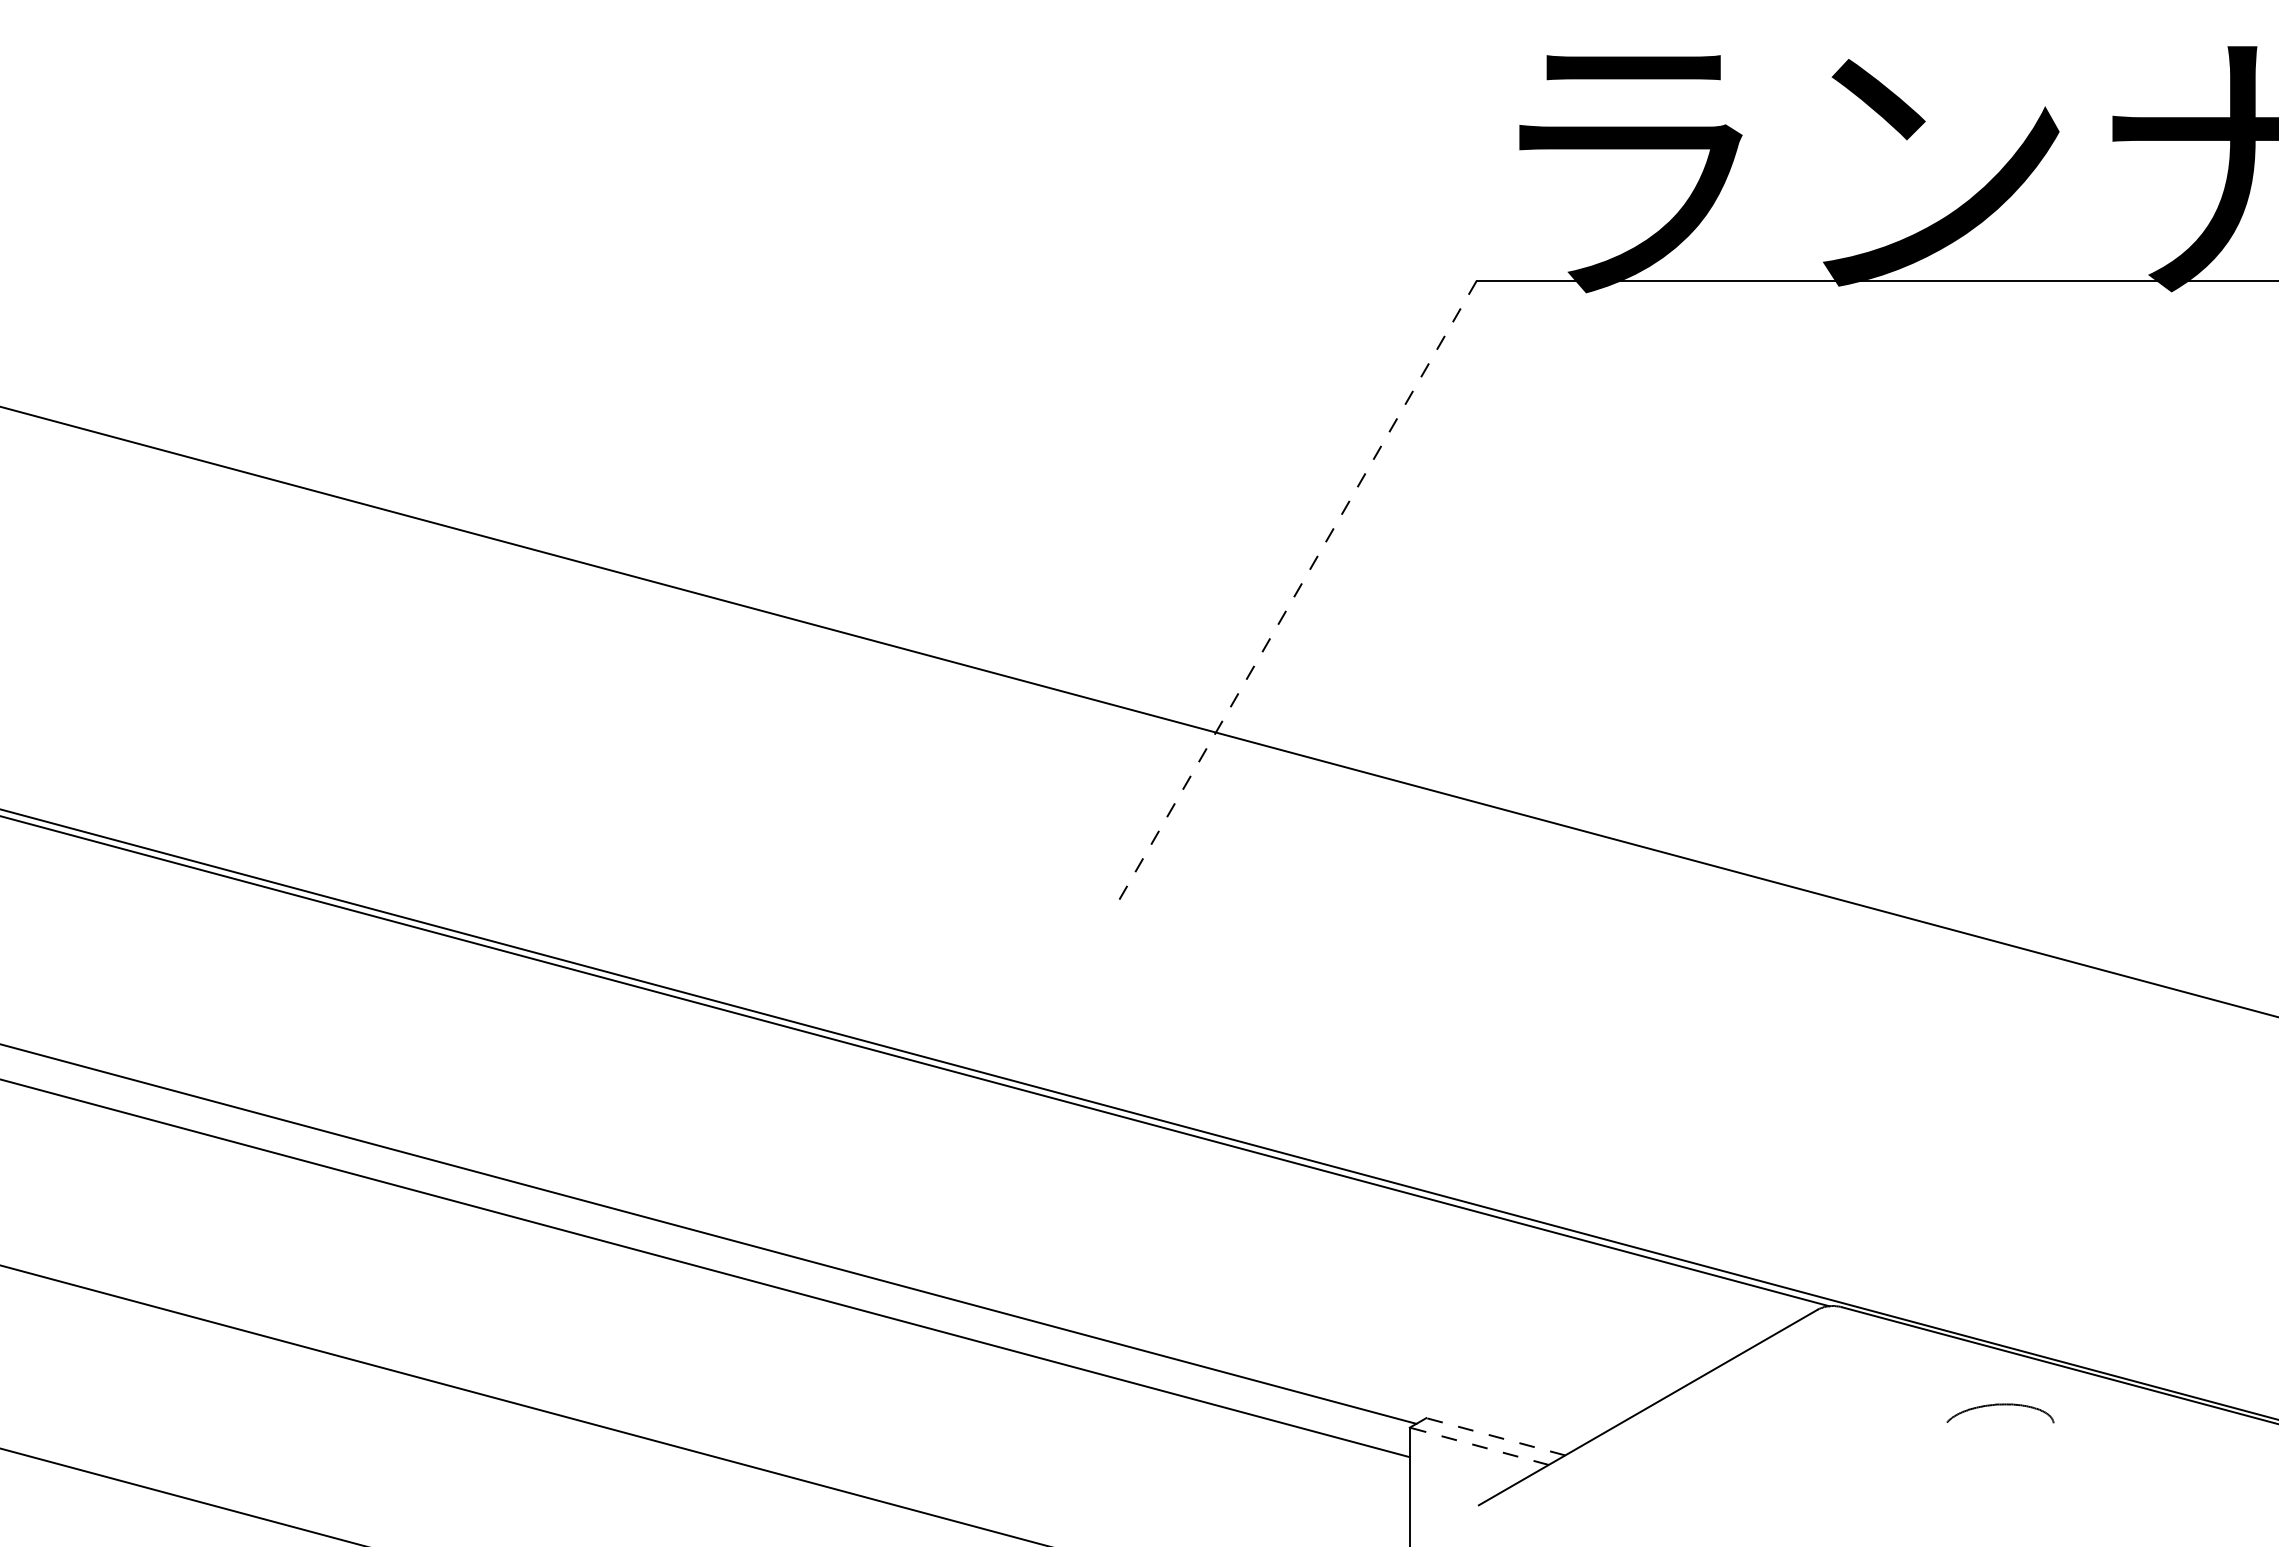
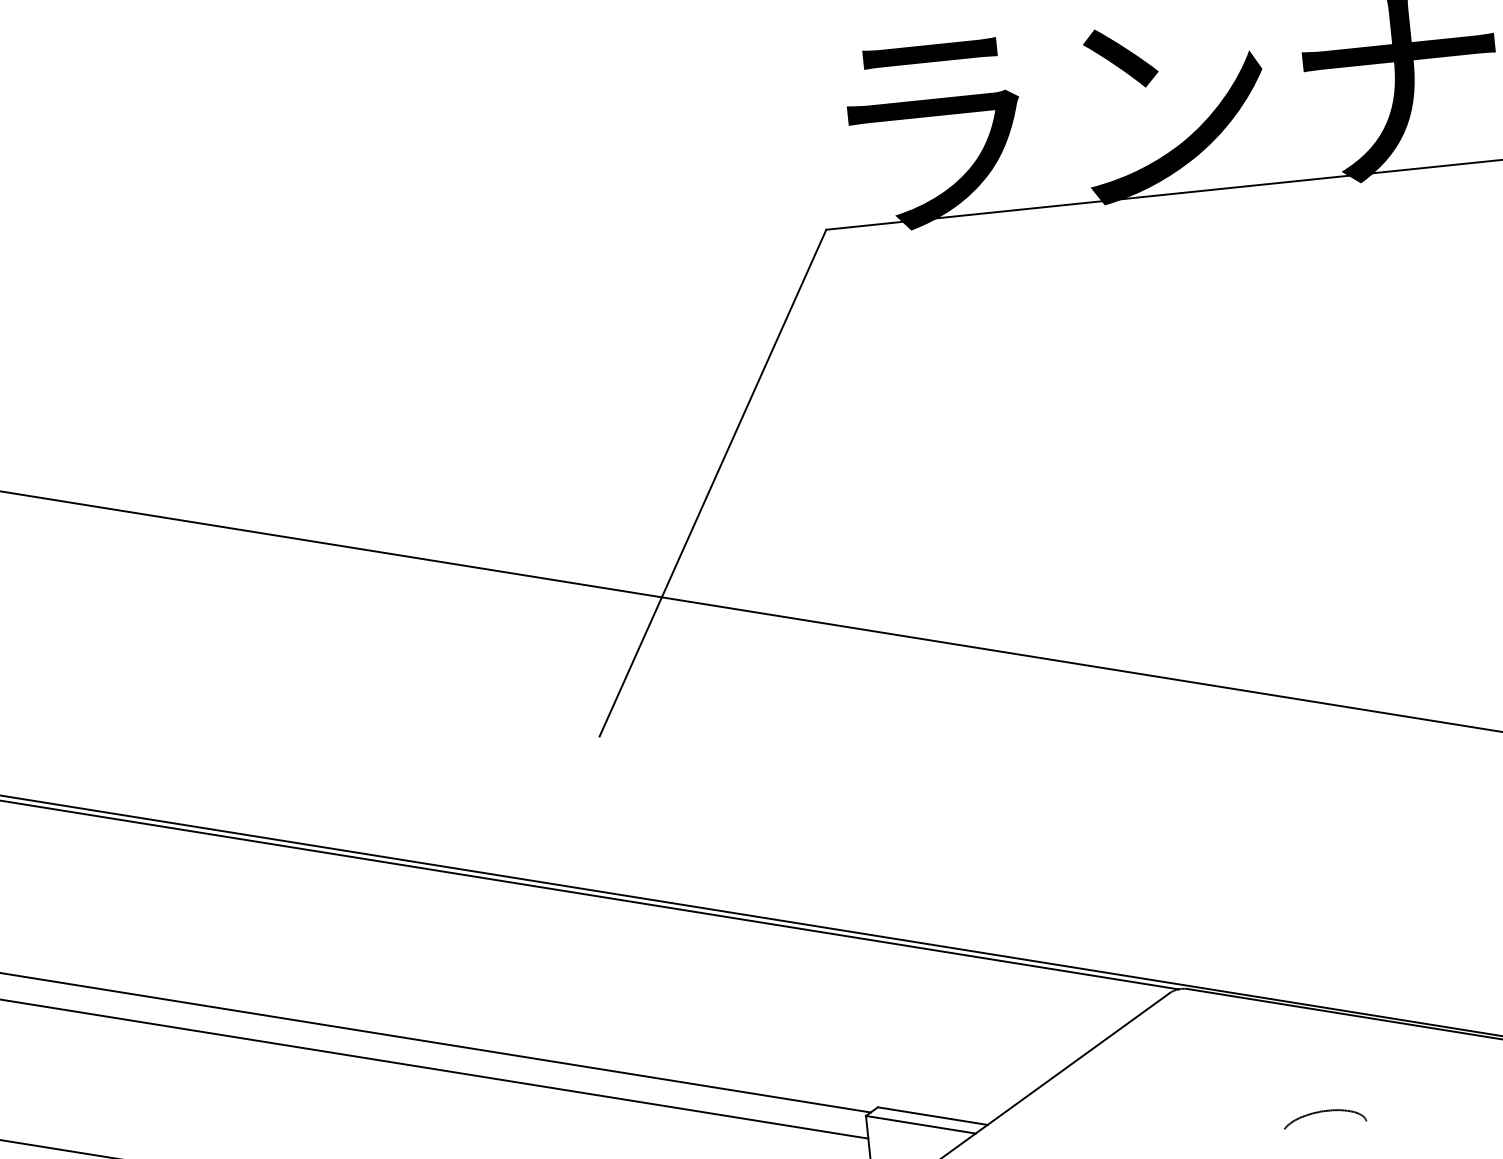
line: (1296, 592) -> (712, 483), dashed -> solid
part: (2000, 1405) -> (1324, 1111), moved
line: (1495, 1436) -> (932, 1115), dashed -> solid
line: (1479, 1446) -> (921, 1124), dashed -> solid

